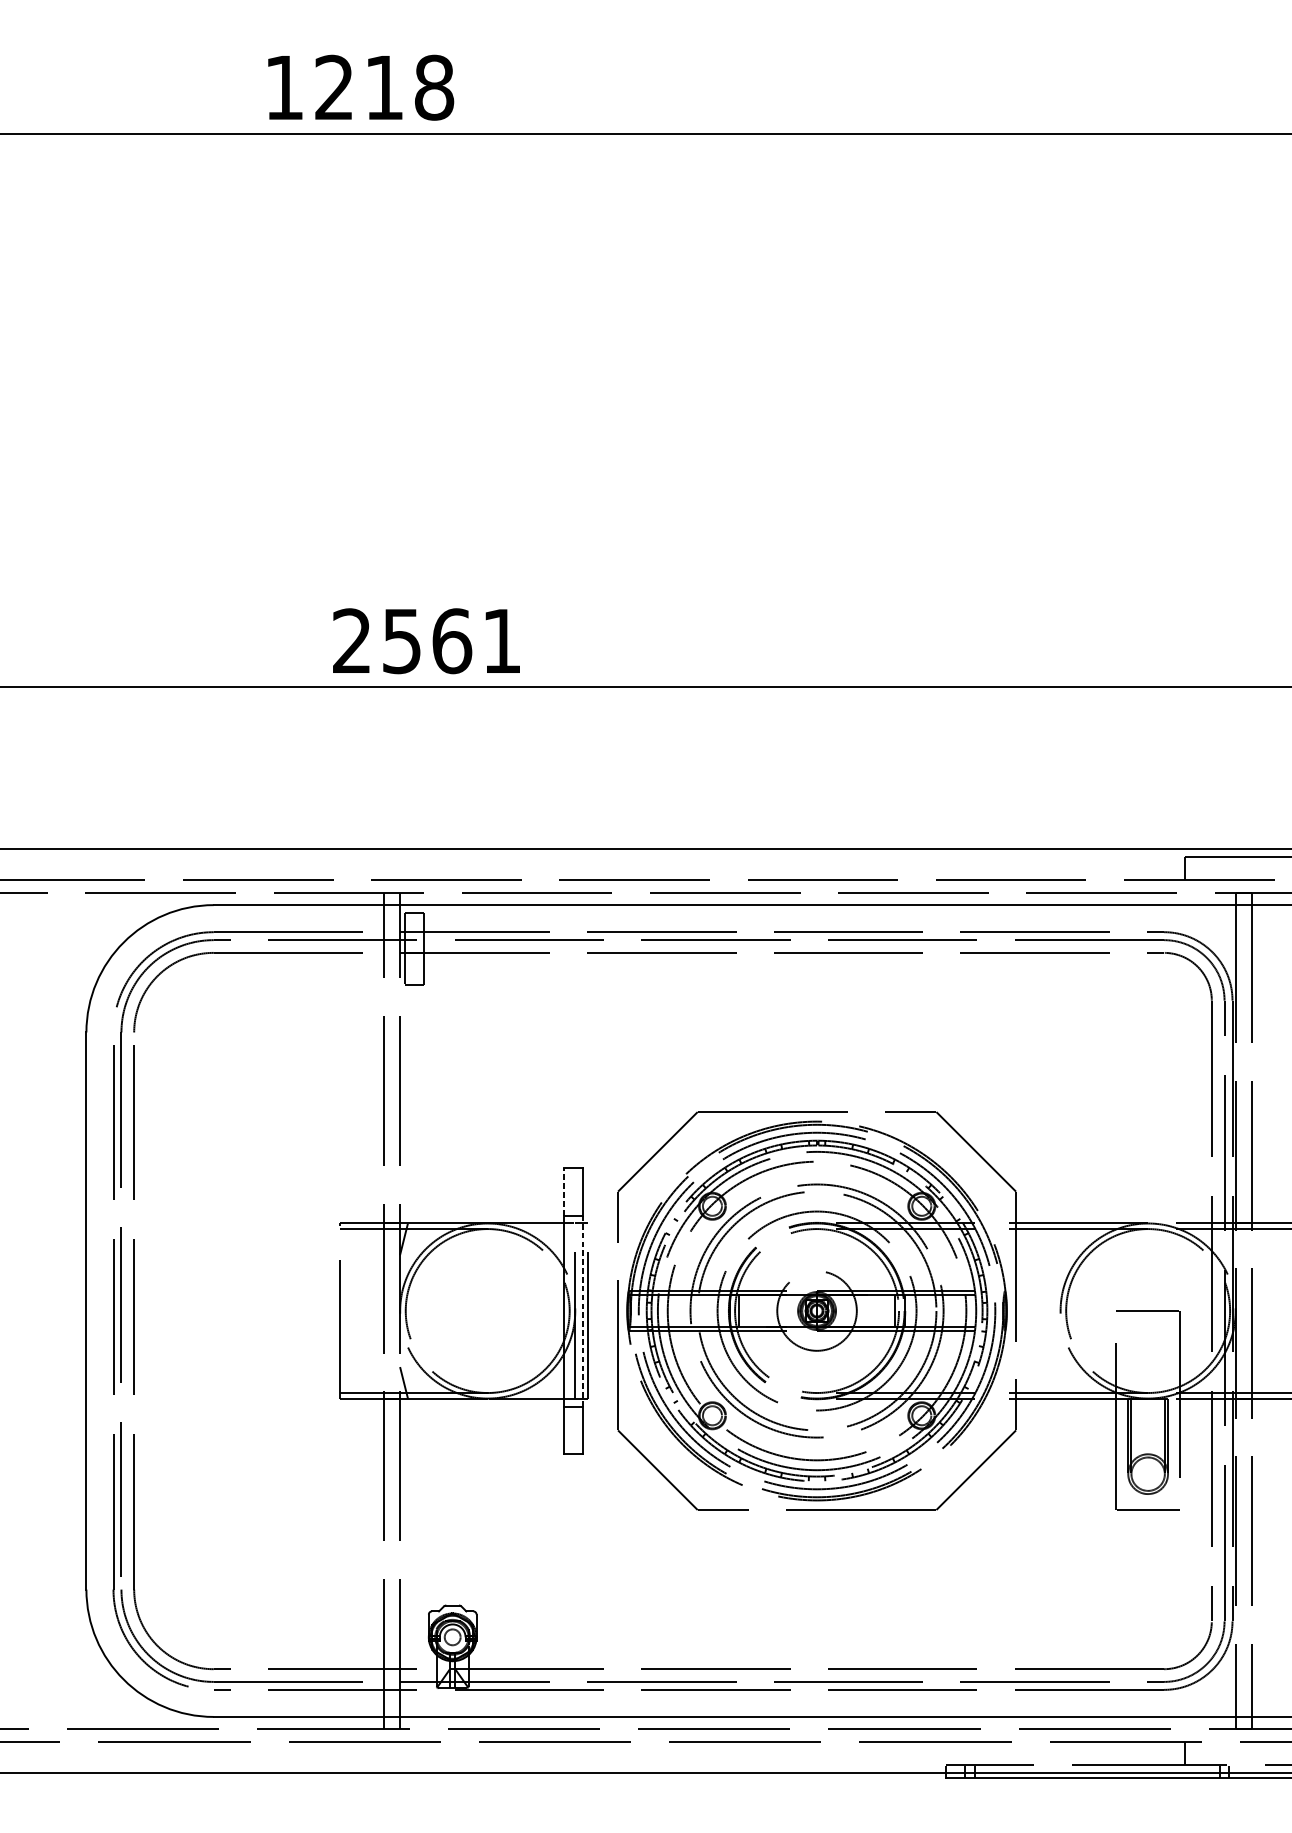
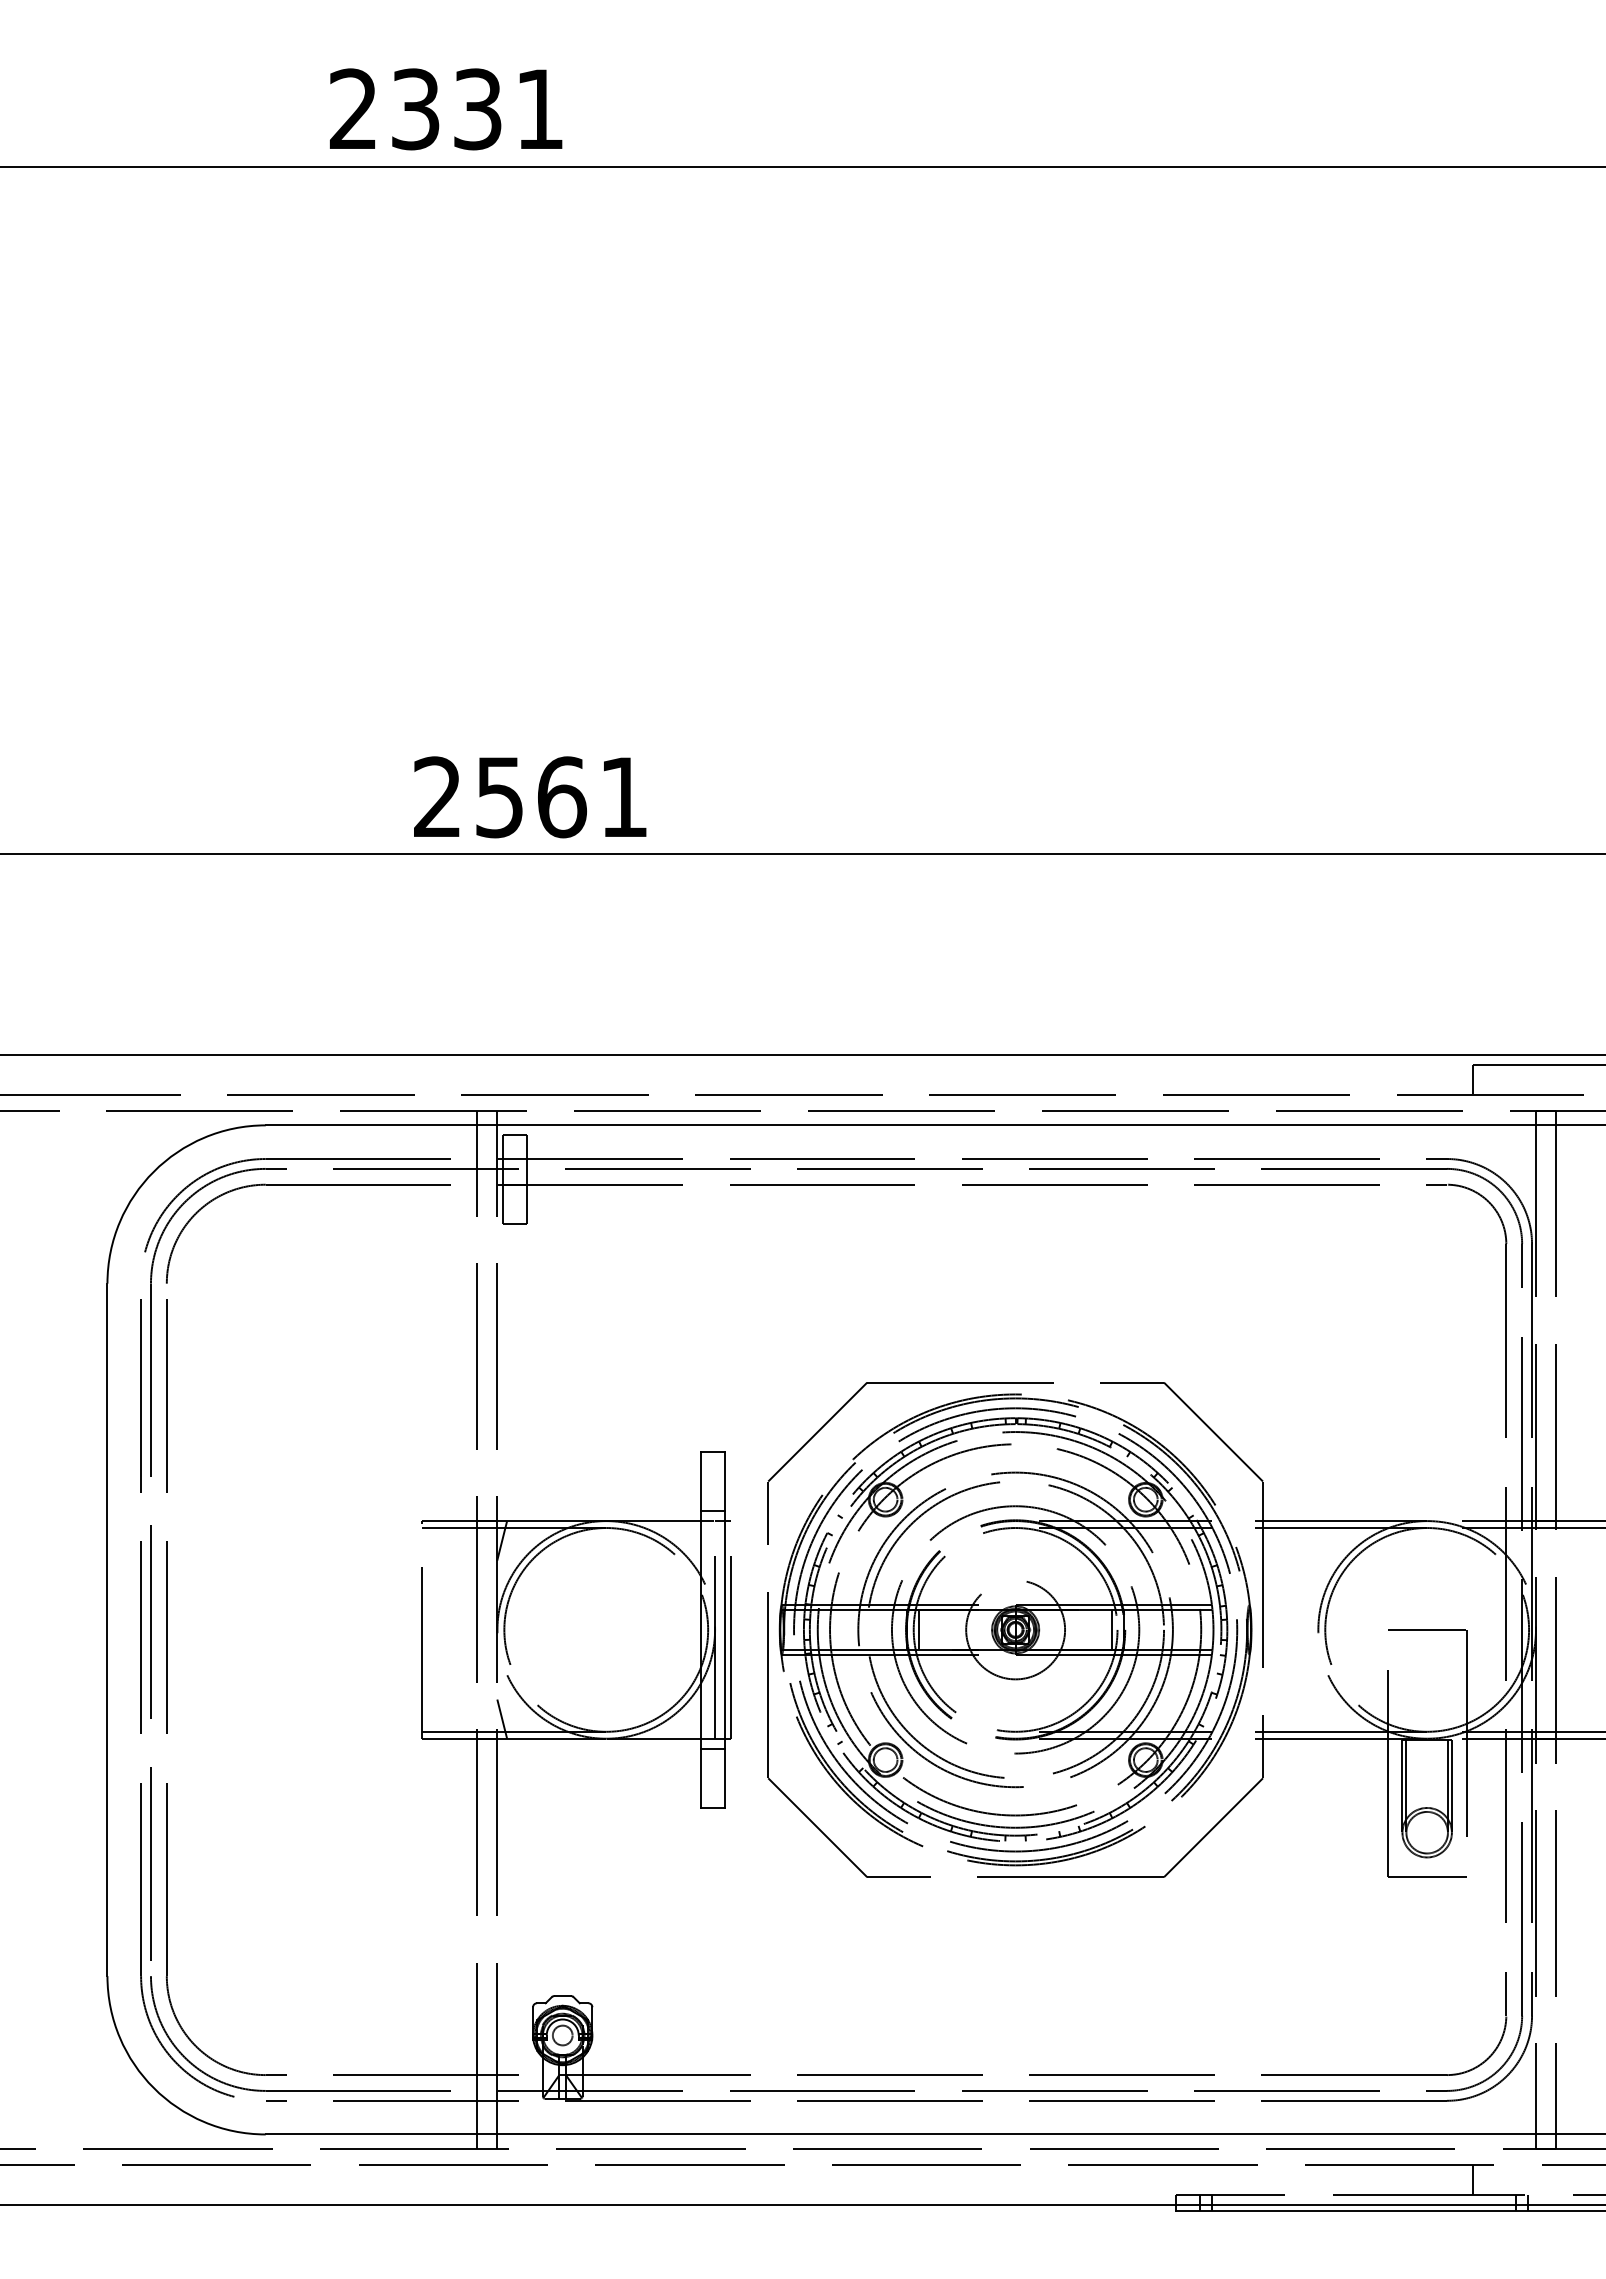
text: (359, 87) -> (446, 109), 1218 -> 2331
line: (564, 1191) -> (701, 1481), dashed -> solid
line: (582, 1310) -> (724, 1629), dashed -> solid

